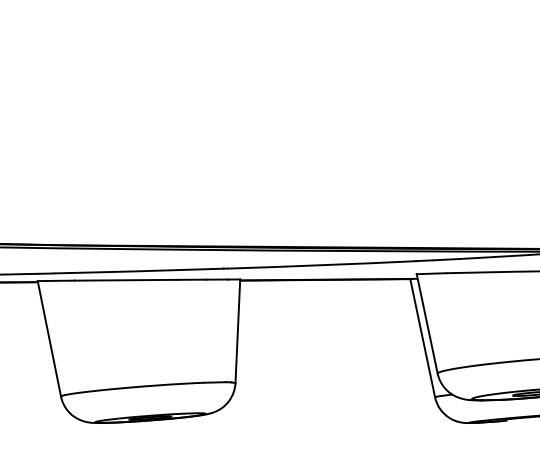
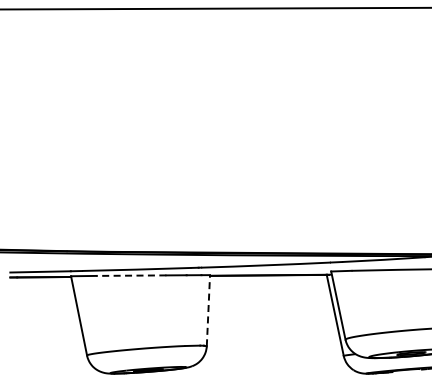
line: (125, 280) -> (131, 275), solid -> dashed
line: (237, 331) -> (208, 310), solid -> dashed

